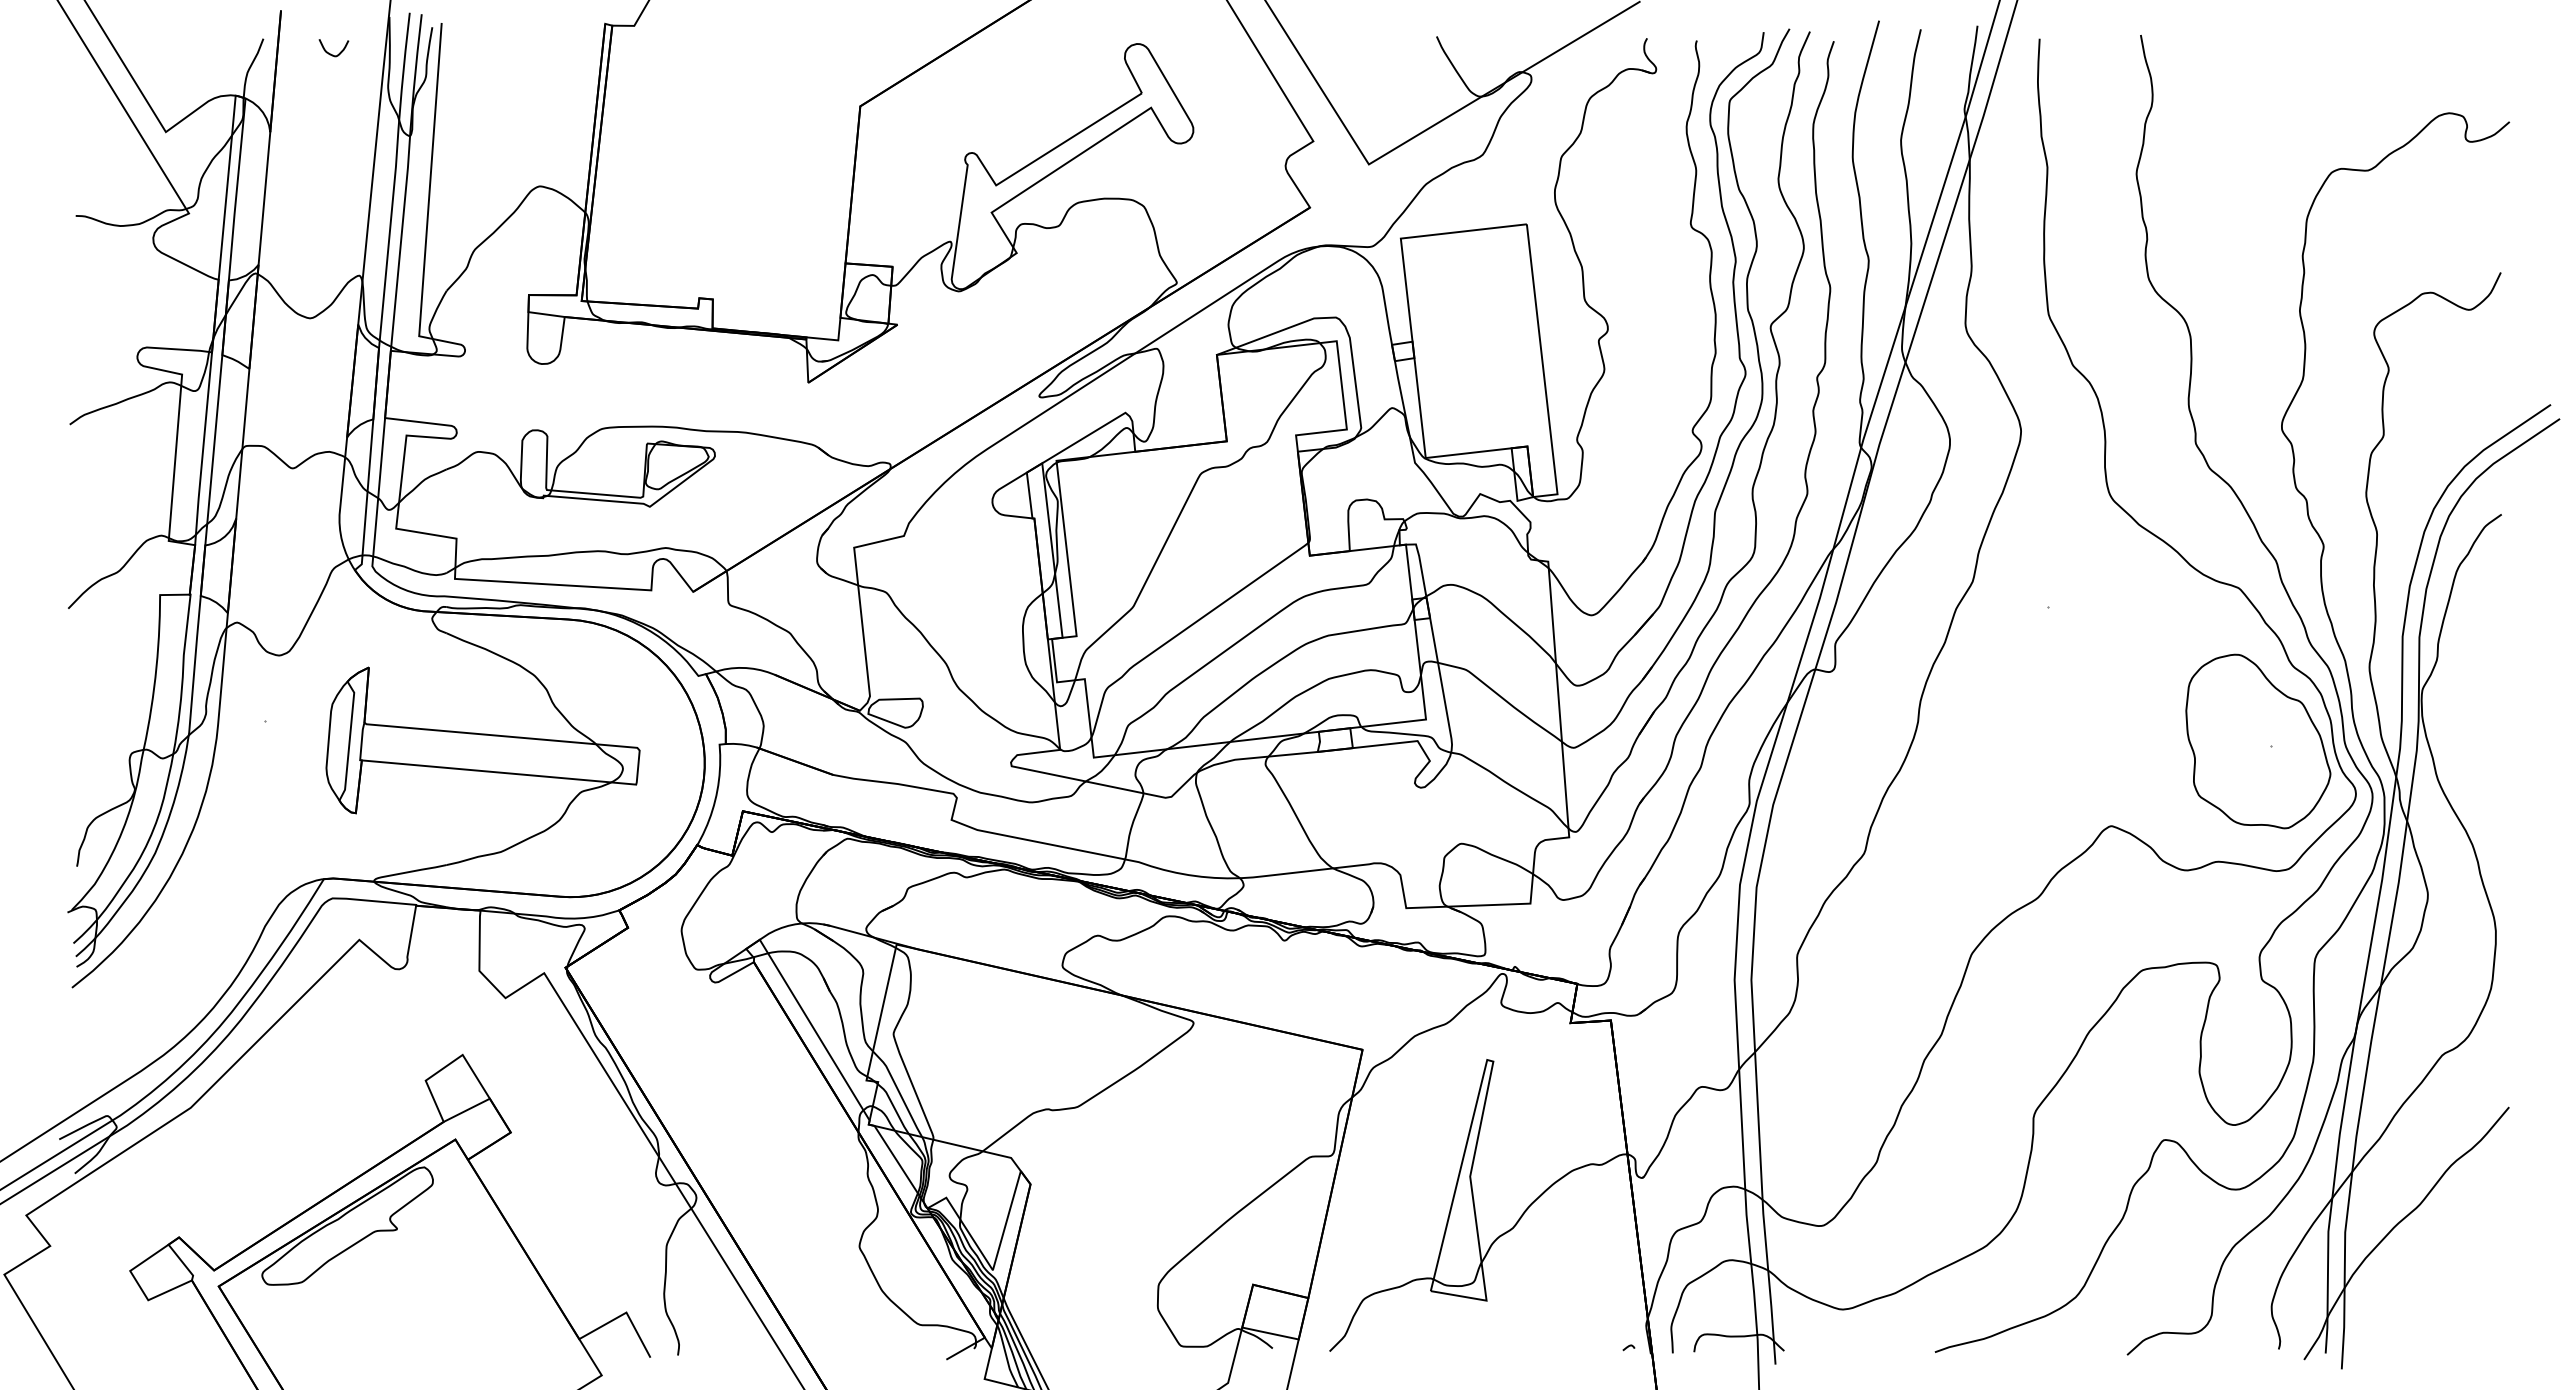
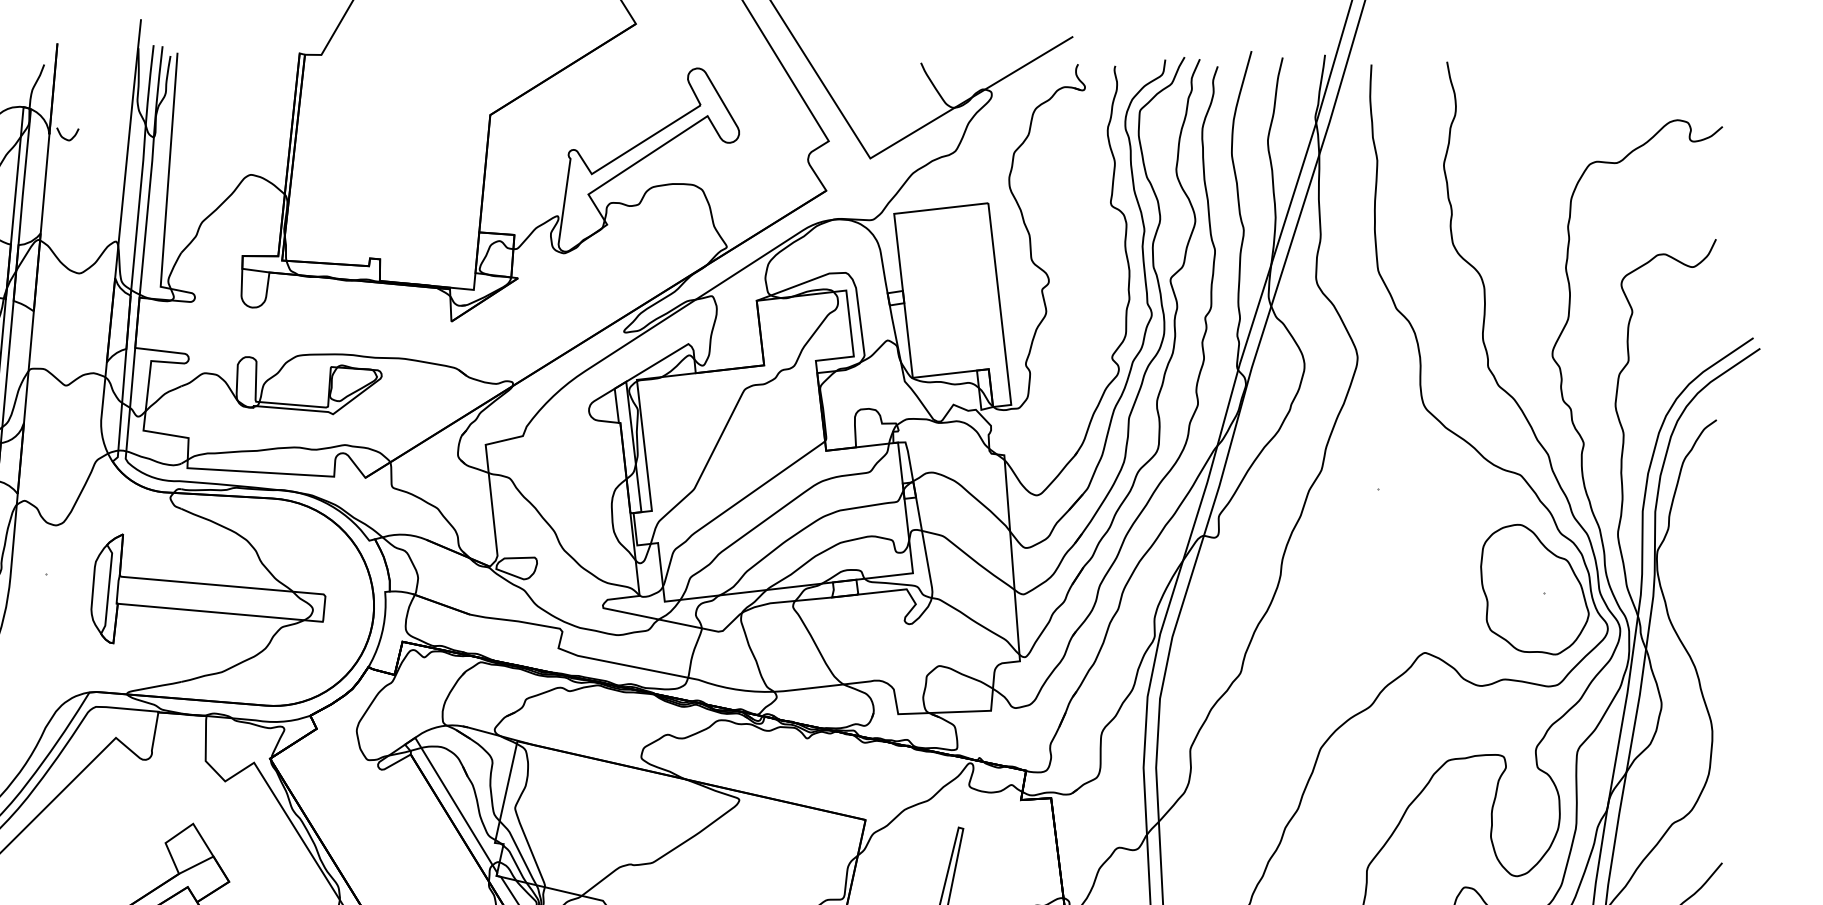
curve: (329, 52) -> (64, 137), moved

